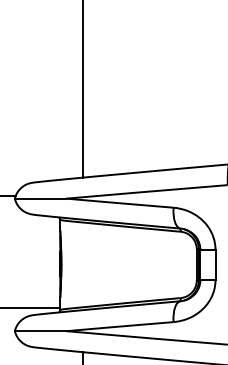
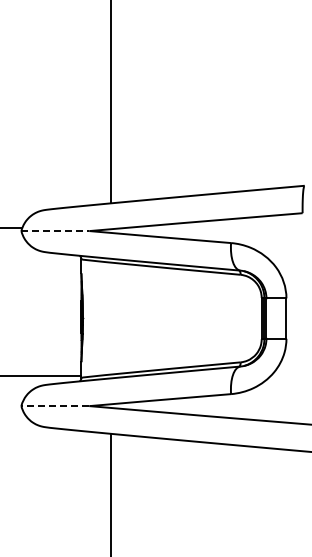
line: (40, 198) -> (55, 231), solid -> dashed
line: (39, 331) -> (54, 406), solid -> dashed

